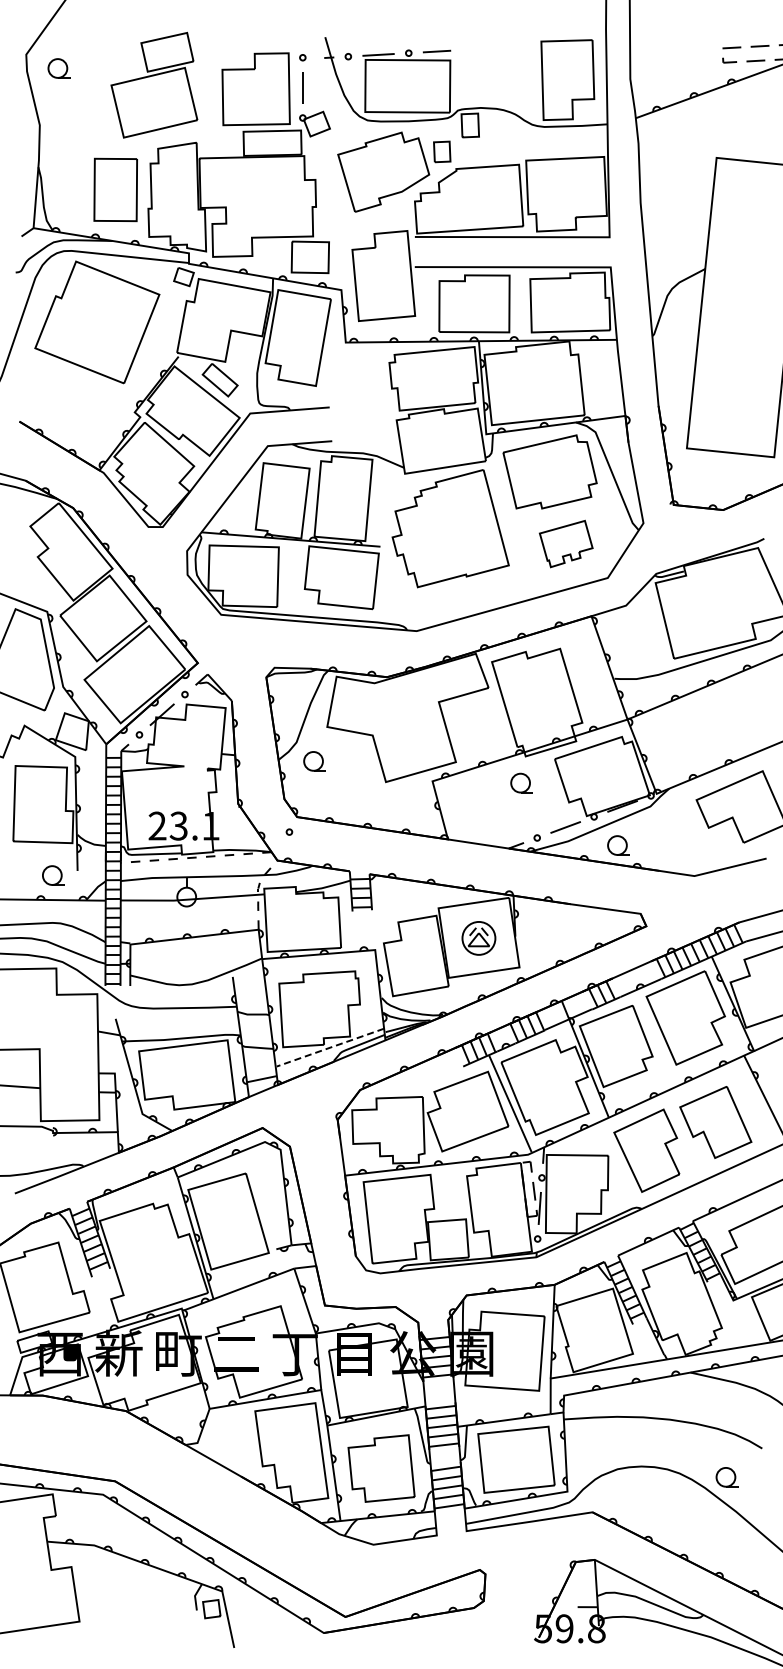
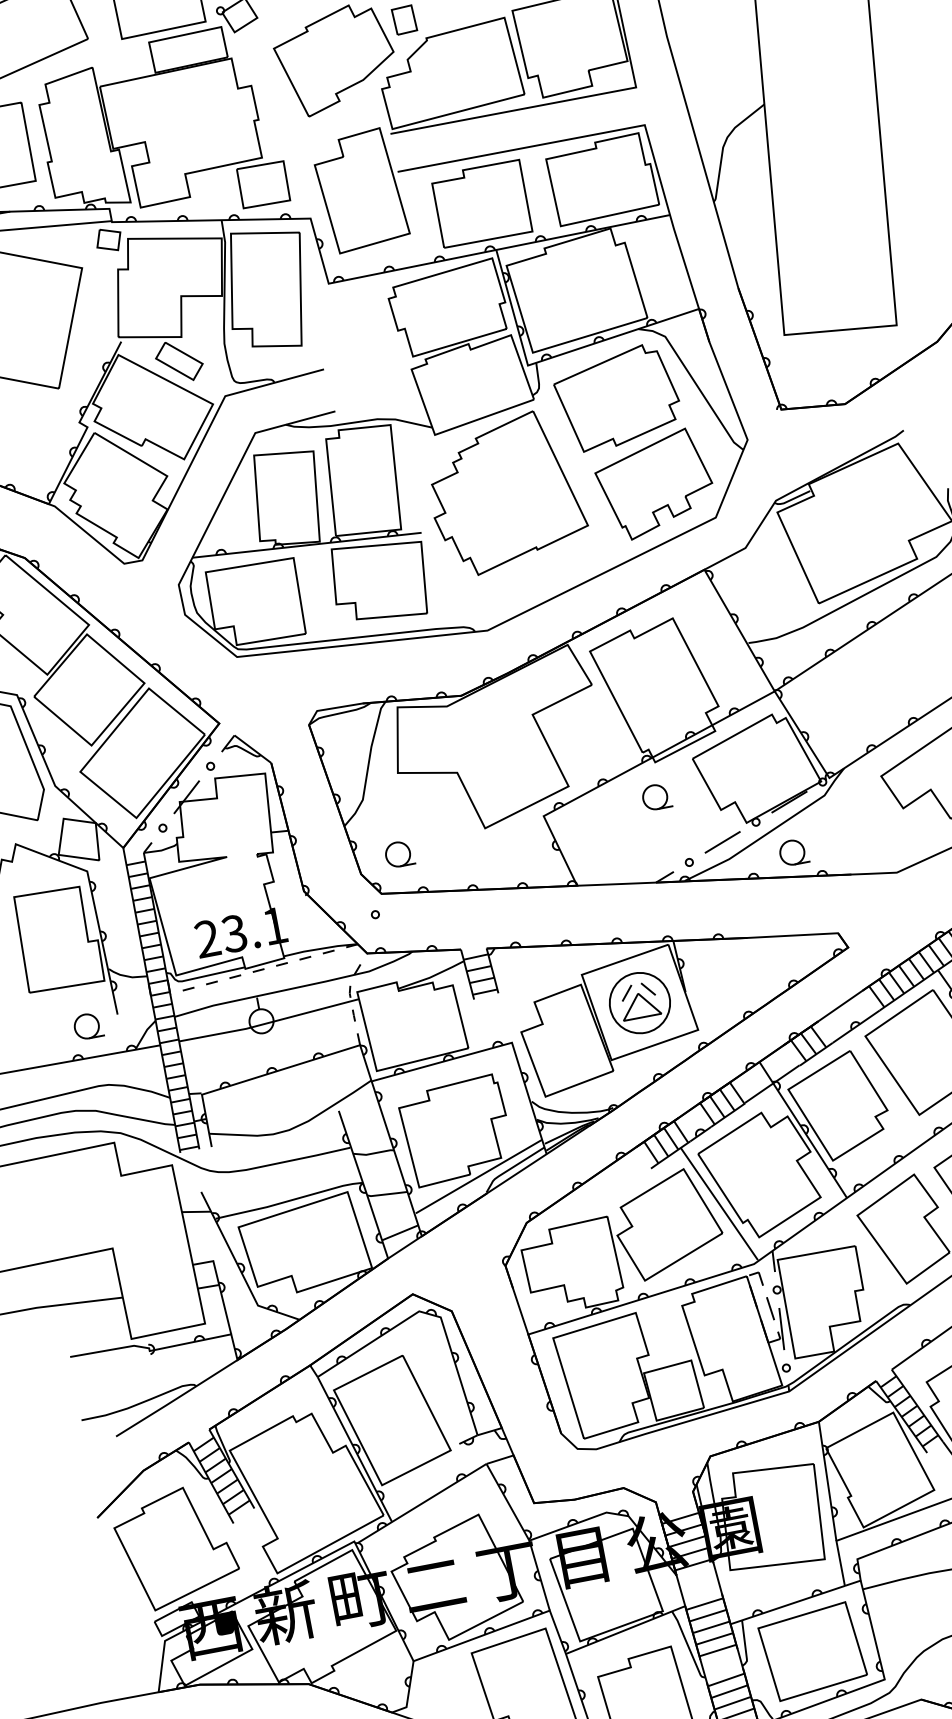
part: (566, 543) -> (655, 484), size x1.67
part: (314, 761) -> (399, 854), moved
part: (478, 938) -> (639, 1003), size x1.43
line: (330, 1047) -> (479, 1176), dashed -> solid

